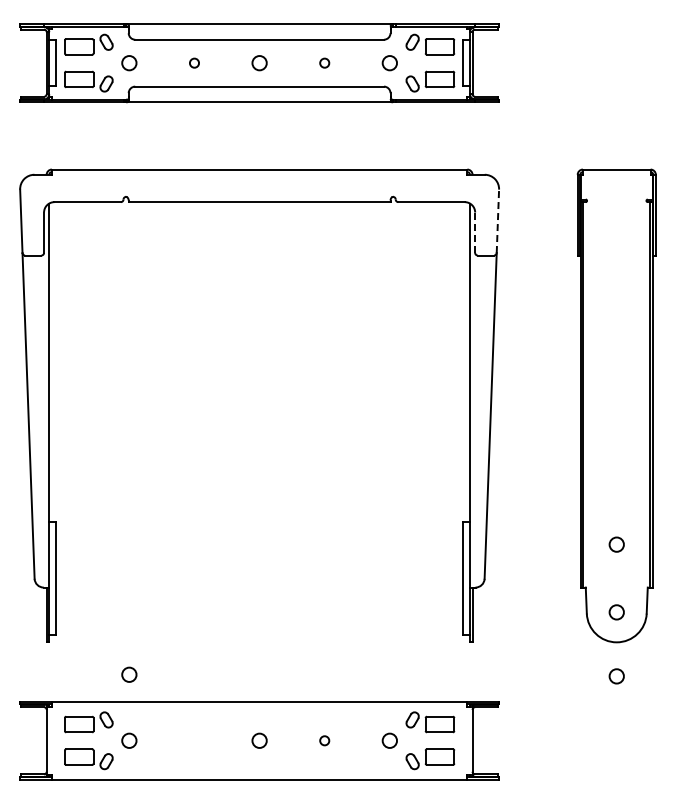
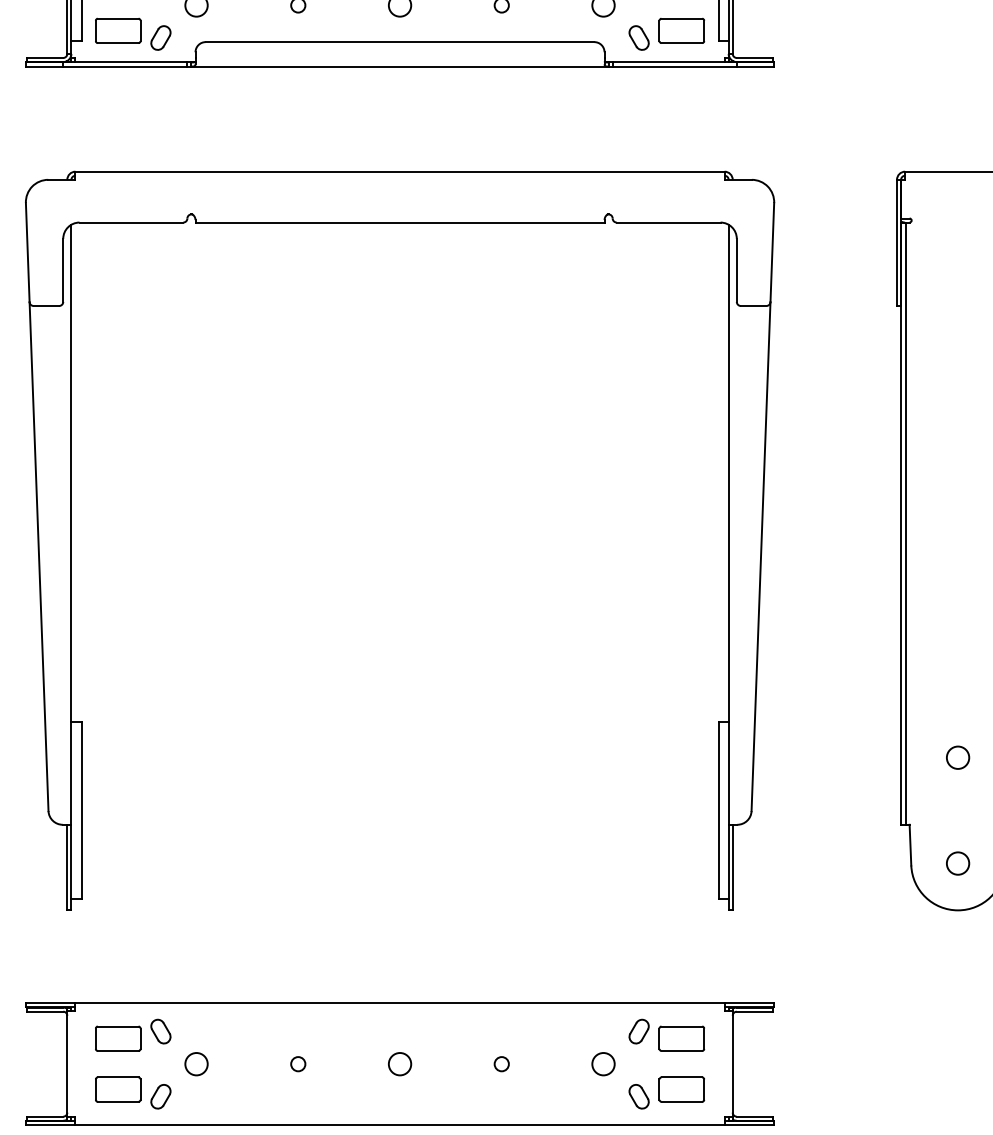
line: (497, 221) -> (771, 252), dashed -> solid
line: (475, 233) -> (737, 271), dashed -> solid
circle: (129, 674) -> (196, 960), removed
circle: (616, 676) -> (957, 963), removed
circle: (194, 740) -> (298, 1063), added

